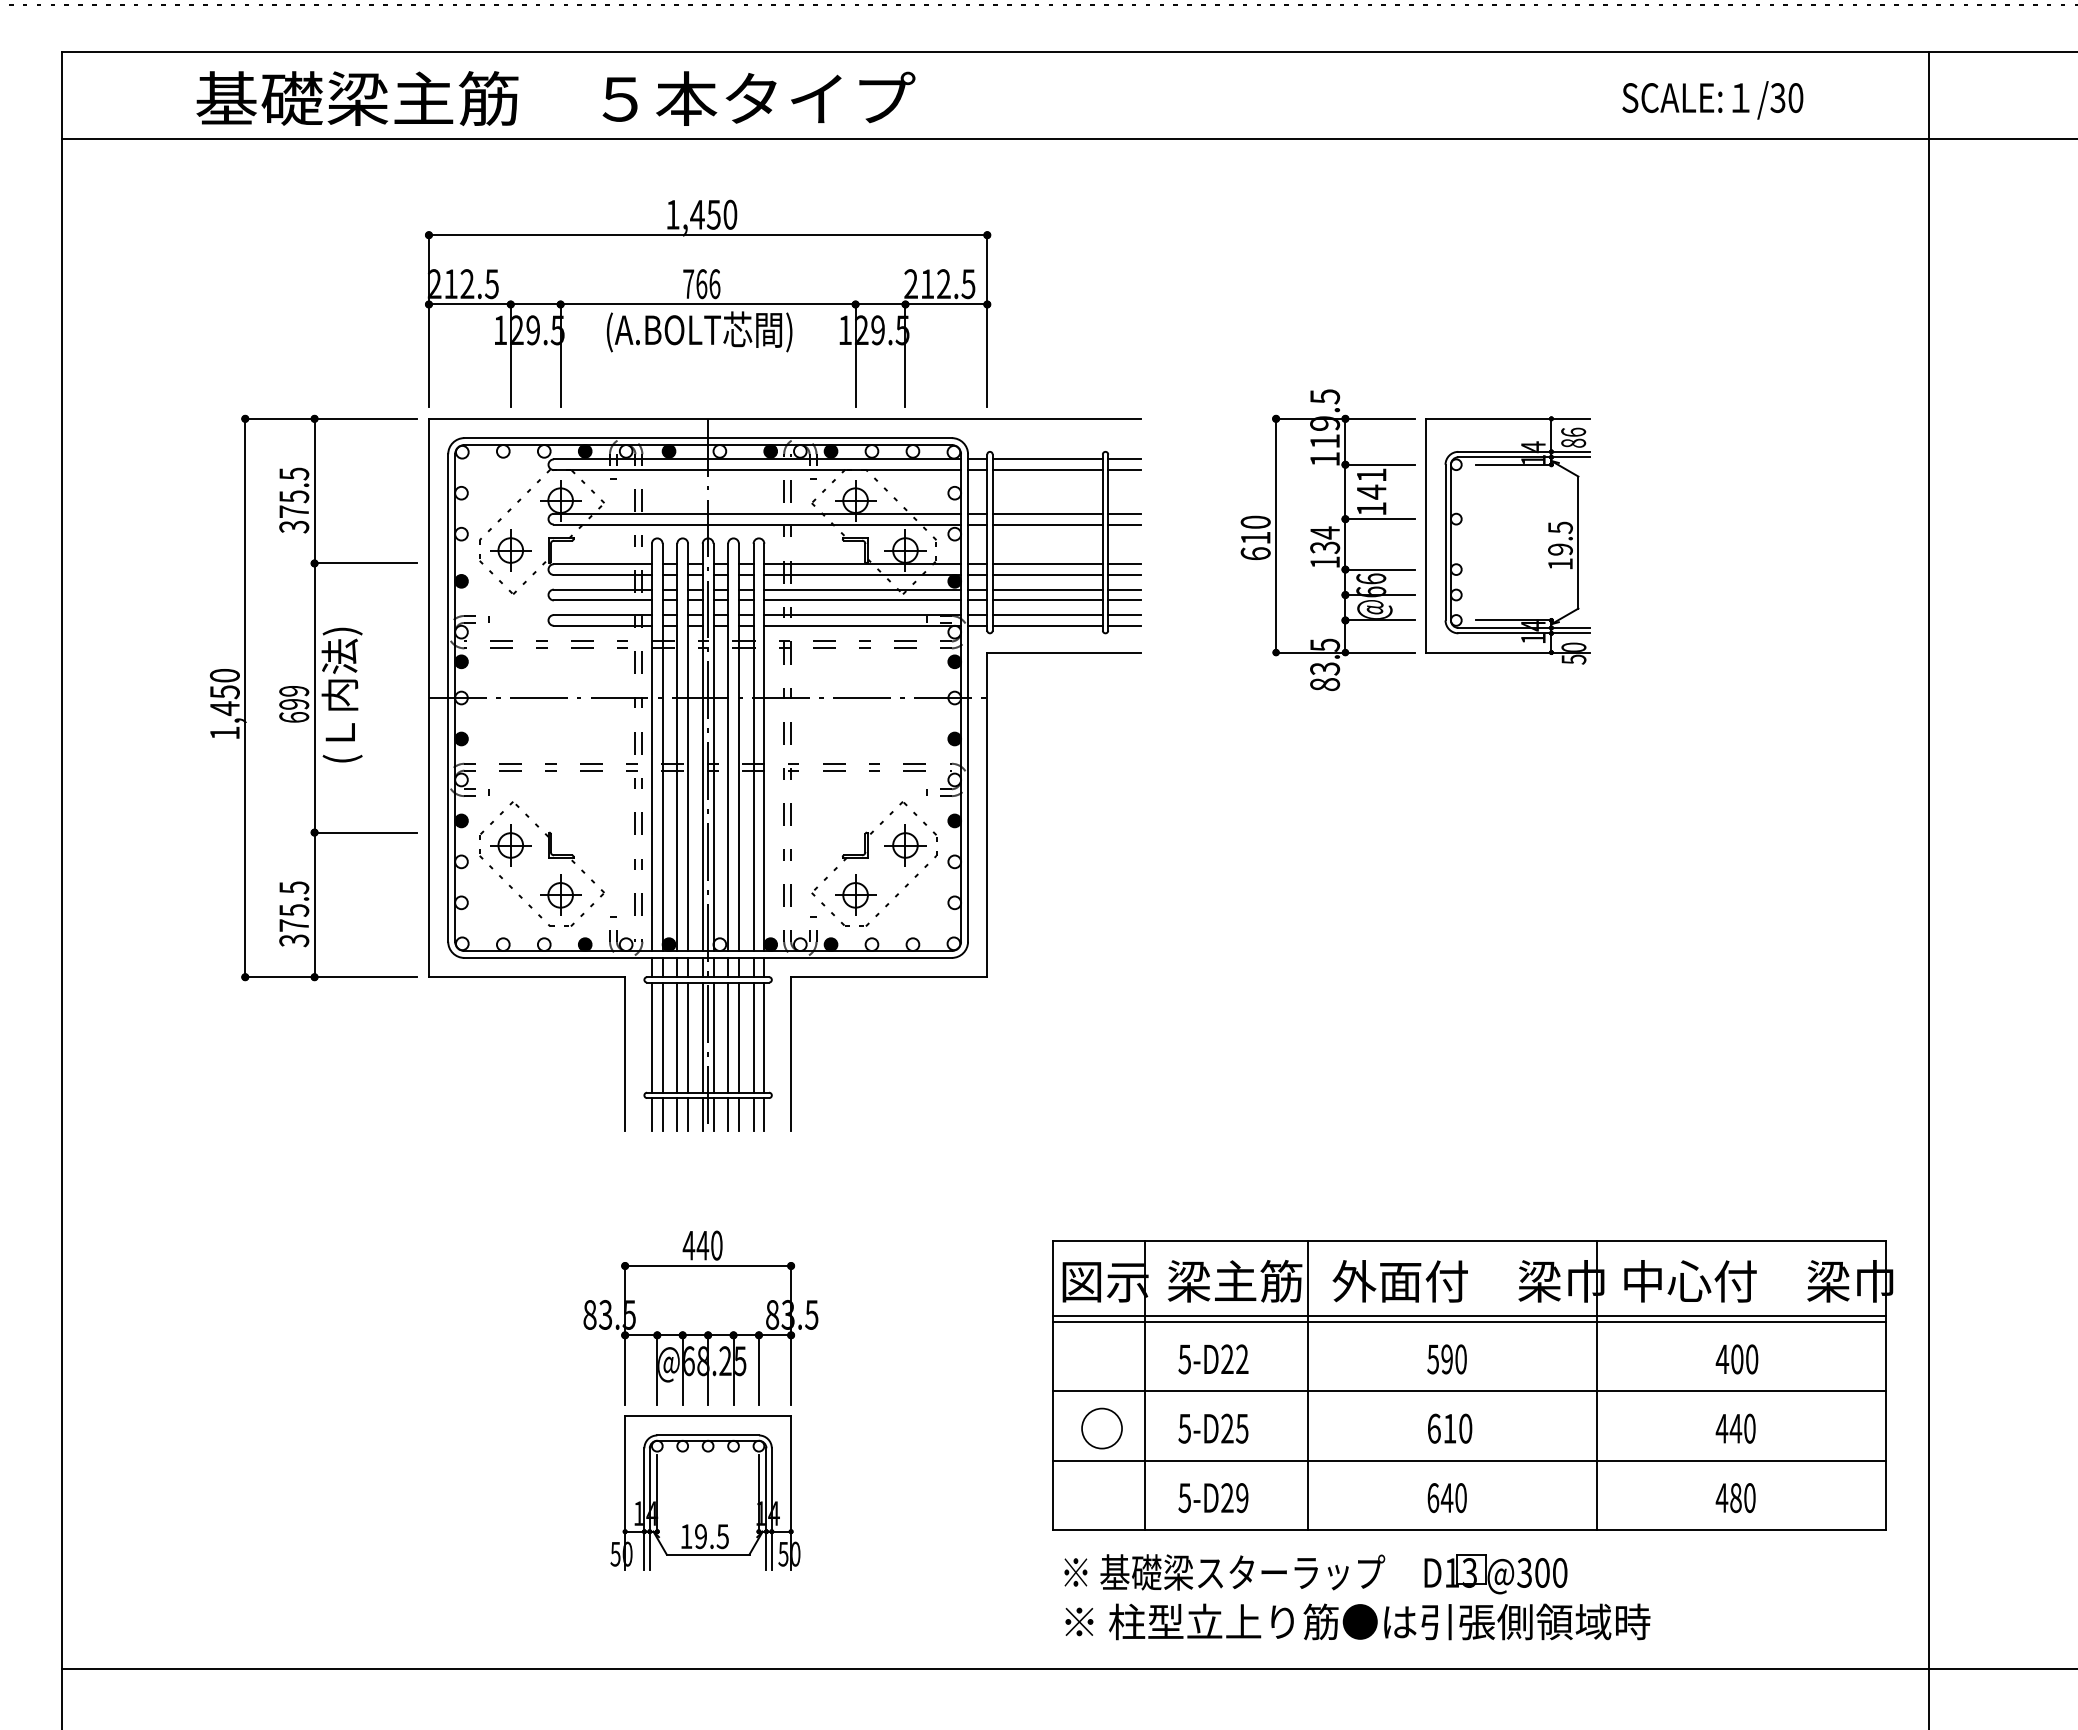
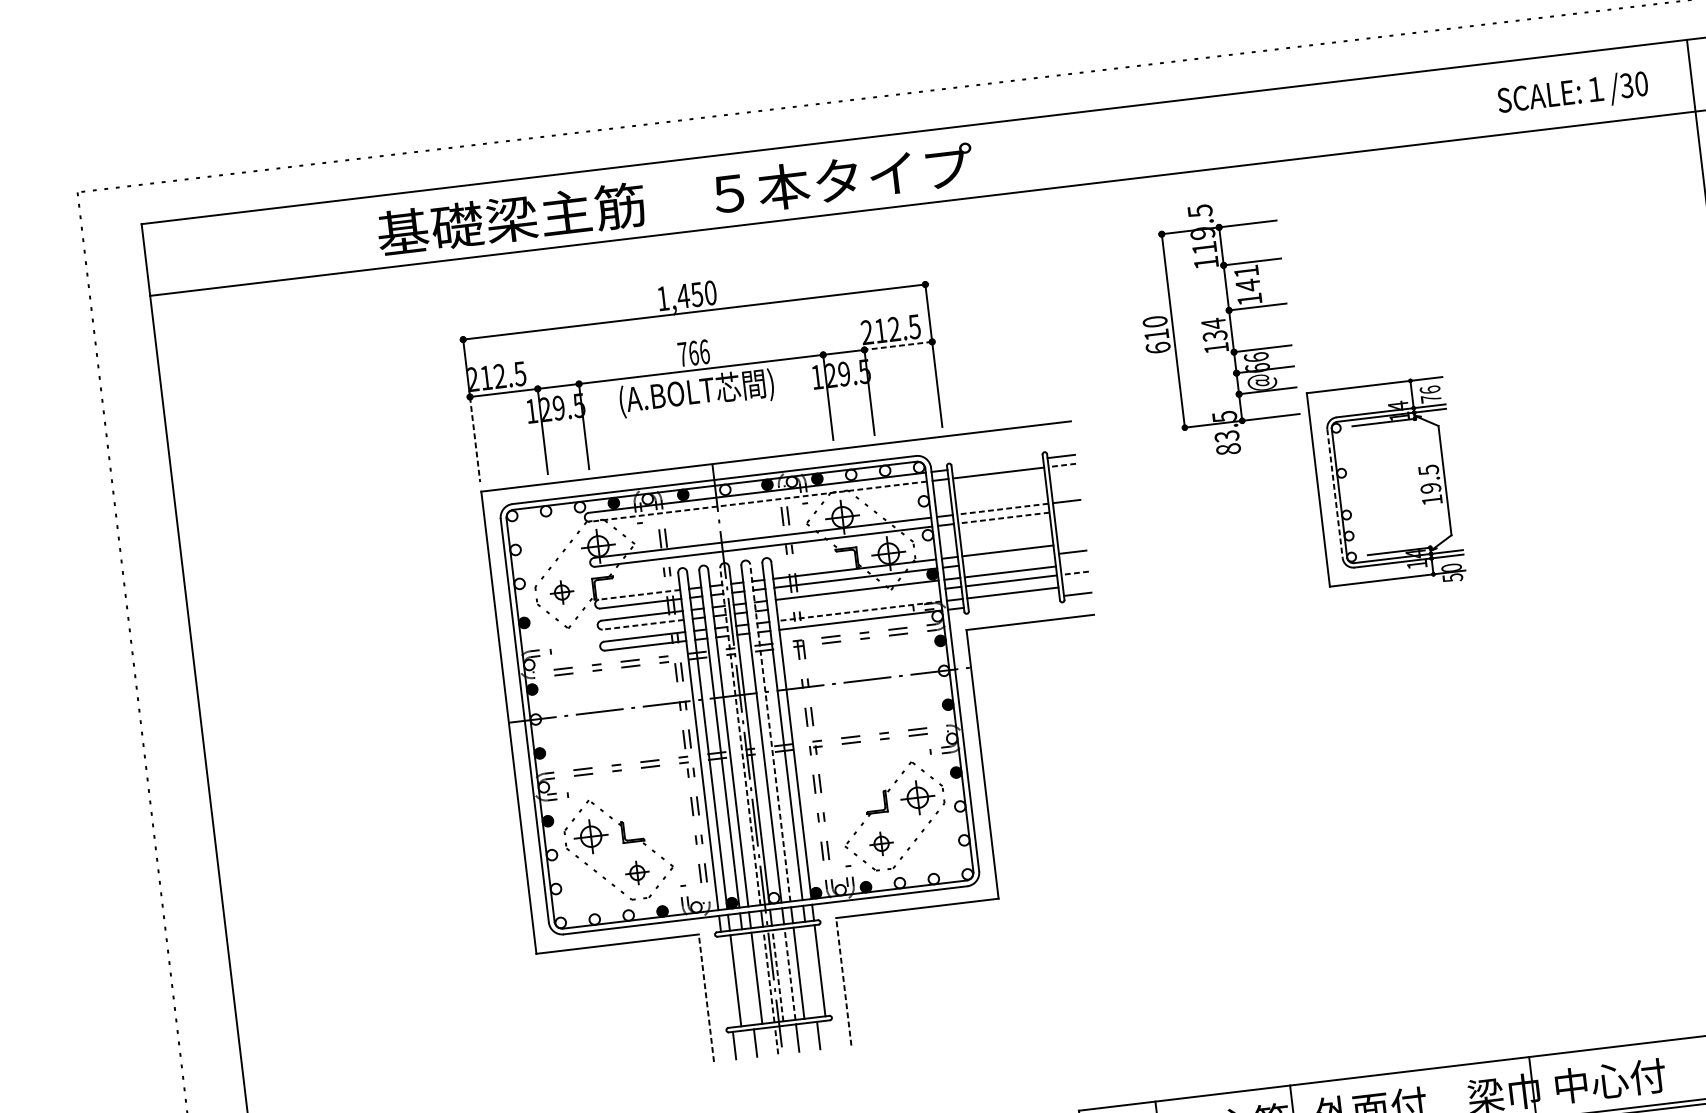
text: (555, 98) -> (675, 199), moved
text: (1712, 100) -> (1572, 94), moved
line: (946, 304) -> (898, 345), solid -> dashed
line: (428, 356) -> (474, 440), solid -> dashed
text: (1573, 442) -> (1431, 398), 86 -> 76
line: (1047, 459) -> (997, 464), removed
line: (757, 470) -> (758, 501), solid -> dashed
line: (1124, 470) -> (1062, 465), solid -> dashed
line: (1047, 513) -> (1002, 508), solid -> dashed
line: (1047, 524) -> (1003, 518), solid -> dashed
line: (1124, 524) -> (1067, 510), removed
part: (1327, 539) -> (1216, 329), moved
line: (1445, 542) -> (1334, 493), solid -> dashed
part: (510, 550) -> (561, 592), size x0.7
line: (602, 564) -> (639, 595), solid -> dashed
line: (1124, 564) -> (1071, 543), removed
line: (1047, 575) -> (1008, 560), removed
line: (1124, 589) -> (1073, 564), removed
line: (602, 600) -> (642, 624), solid -> dashed
line: (862, 600) -> (858, 599), removed
line: (1124, 600) -> (1074, 573), solid -> dashed
line: (862, 615) -> (859, 611), solid -> dashed
line: (1124, 615) -> (1076, 585), removed
line: (1047, 625) -> (1013, 601), removed
part: (313, 697) -> (413, 733), removed
line: (702, 747) -> (740, 736), solid -> dashed
line: (738, 747) -> (769, 733), solid -> dashed
part: (560, 894) -> (637, 872), size x0.7
part: (855, 894) -> (881, 843), size x0.7
line: (651, 1037) -> (726, 981), removed
line: (677, 1037) -> (748, 979), removed
line: (702, 1037) -> (768, 976), solid -> dashed
line: (713, 1037) -> (777, 975), solid -> dashed
line: (728, 1037) -> (790, 974), solid -> dashed
line: (753, 1037) -> (811, 971), removed
line: (625, 1053) -> (706, 997), solid -> dashed
line: (791, 1053) -> (844, 981), solid -> dashed
line: (662, 1114) -> (743, 1044), removed
line: (688, 1114) -> (764, 1041), removed
line: (702, 1114) -> (776, 1040), solid -> dashed
line: (713, 1114) -> (785, 1039), removed
line: (738, 1114) -> (806, 1036), removed
line: (764, 1114) -> (827, 1034), removed

